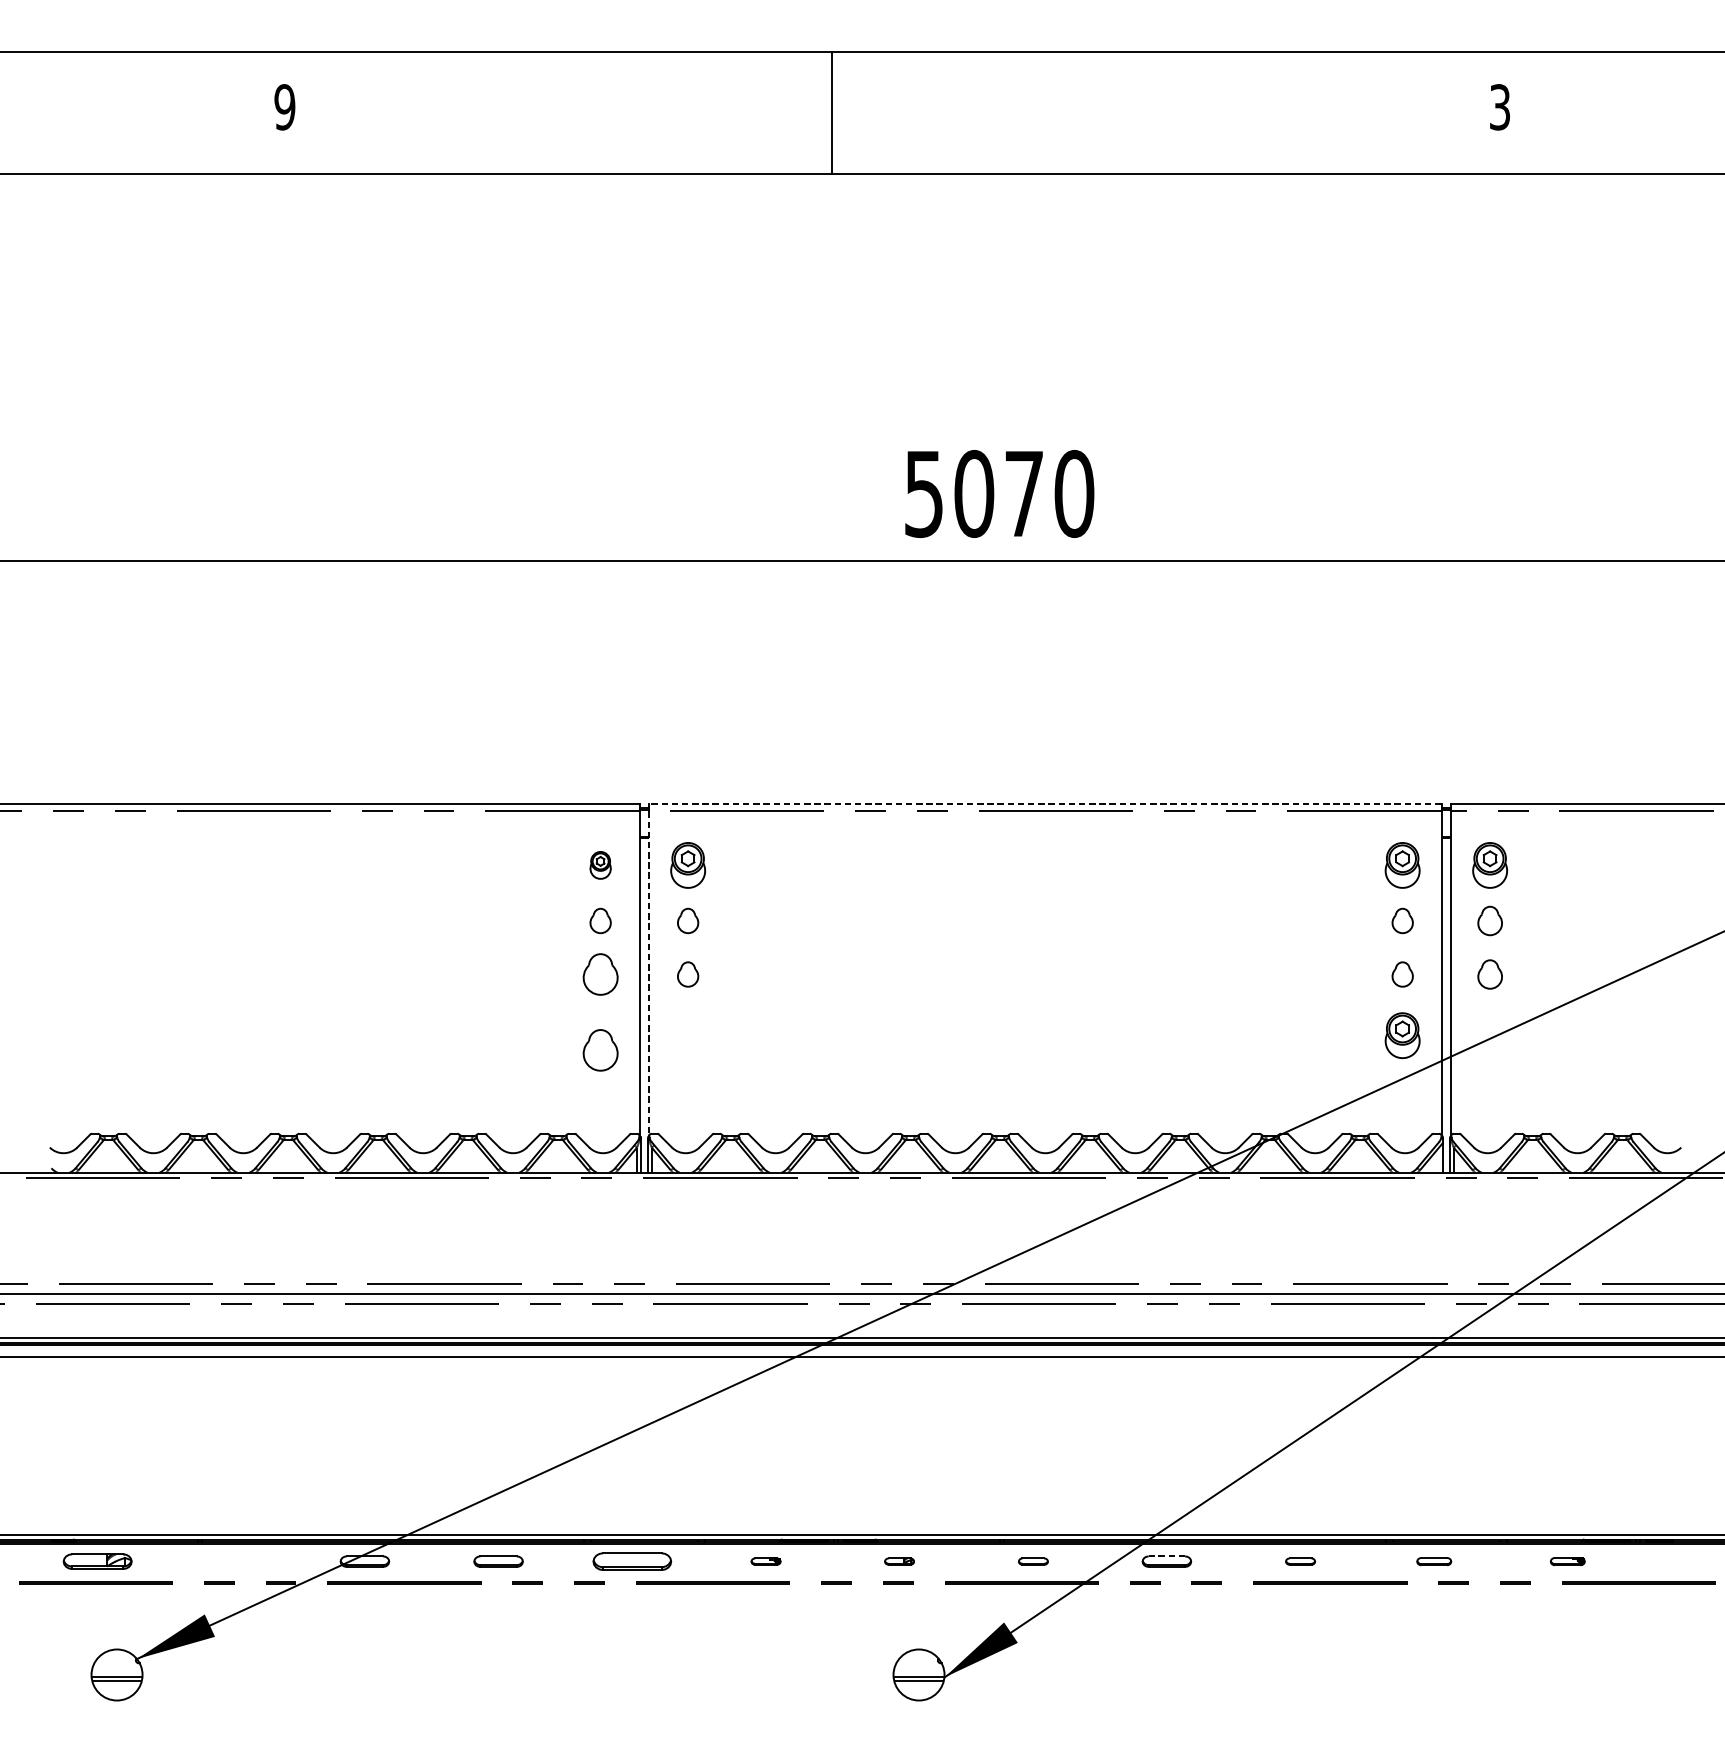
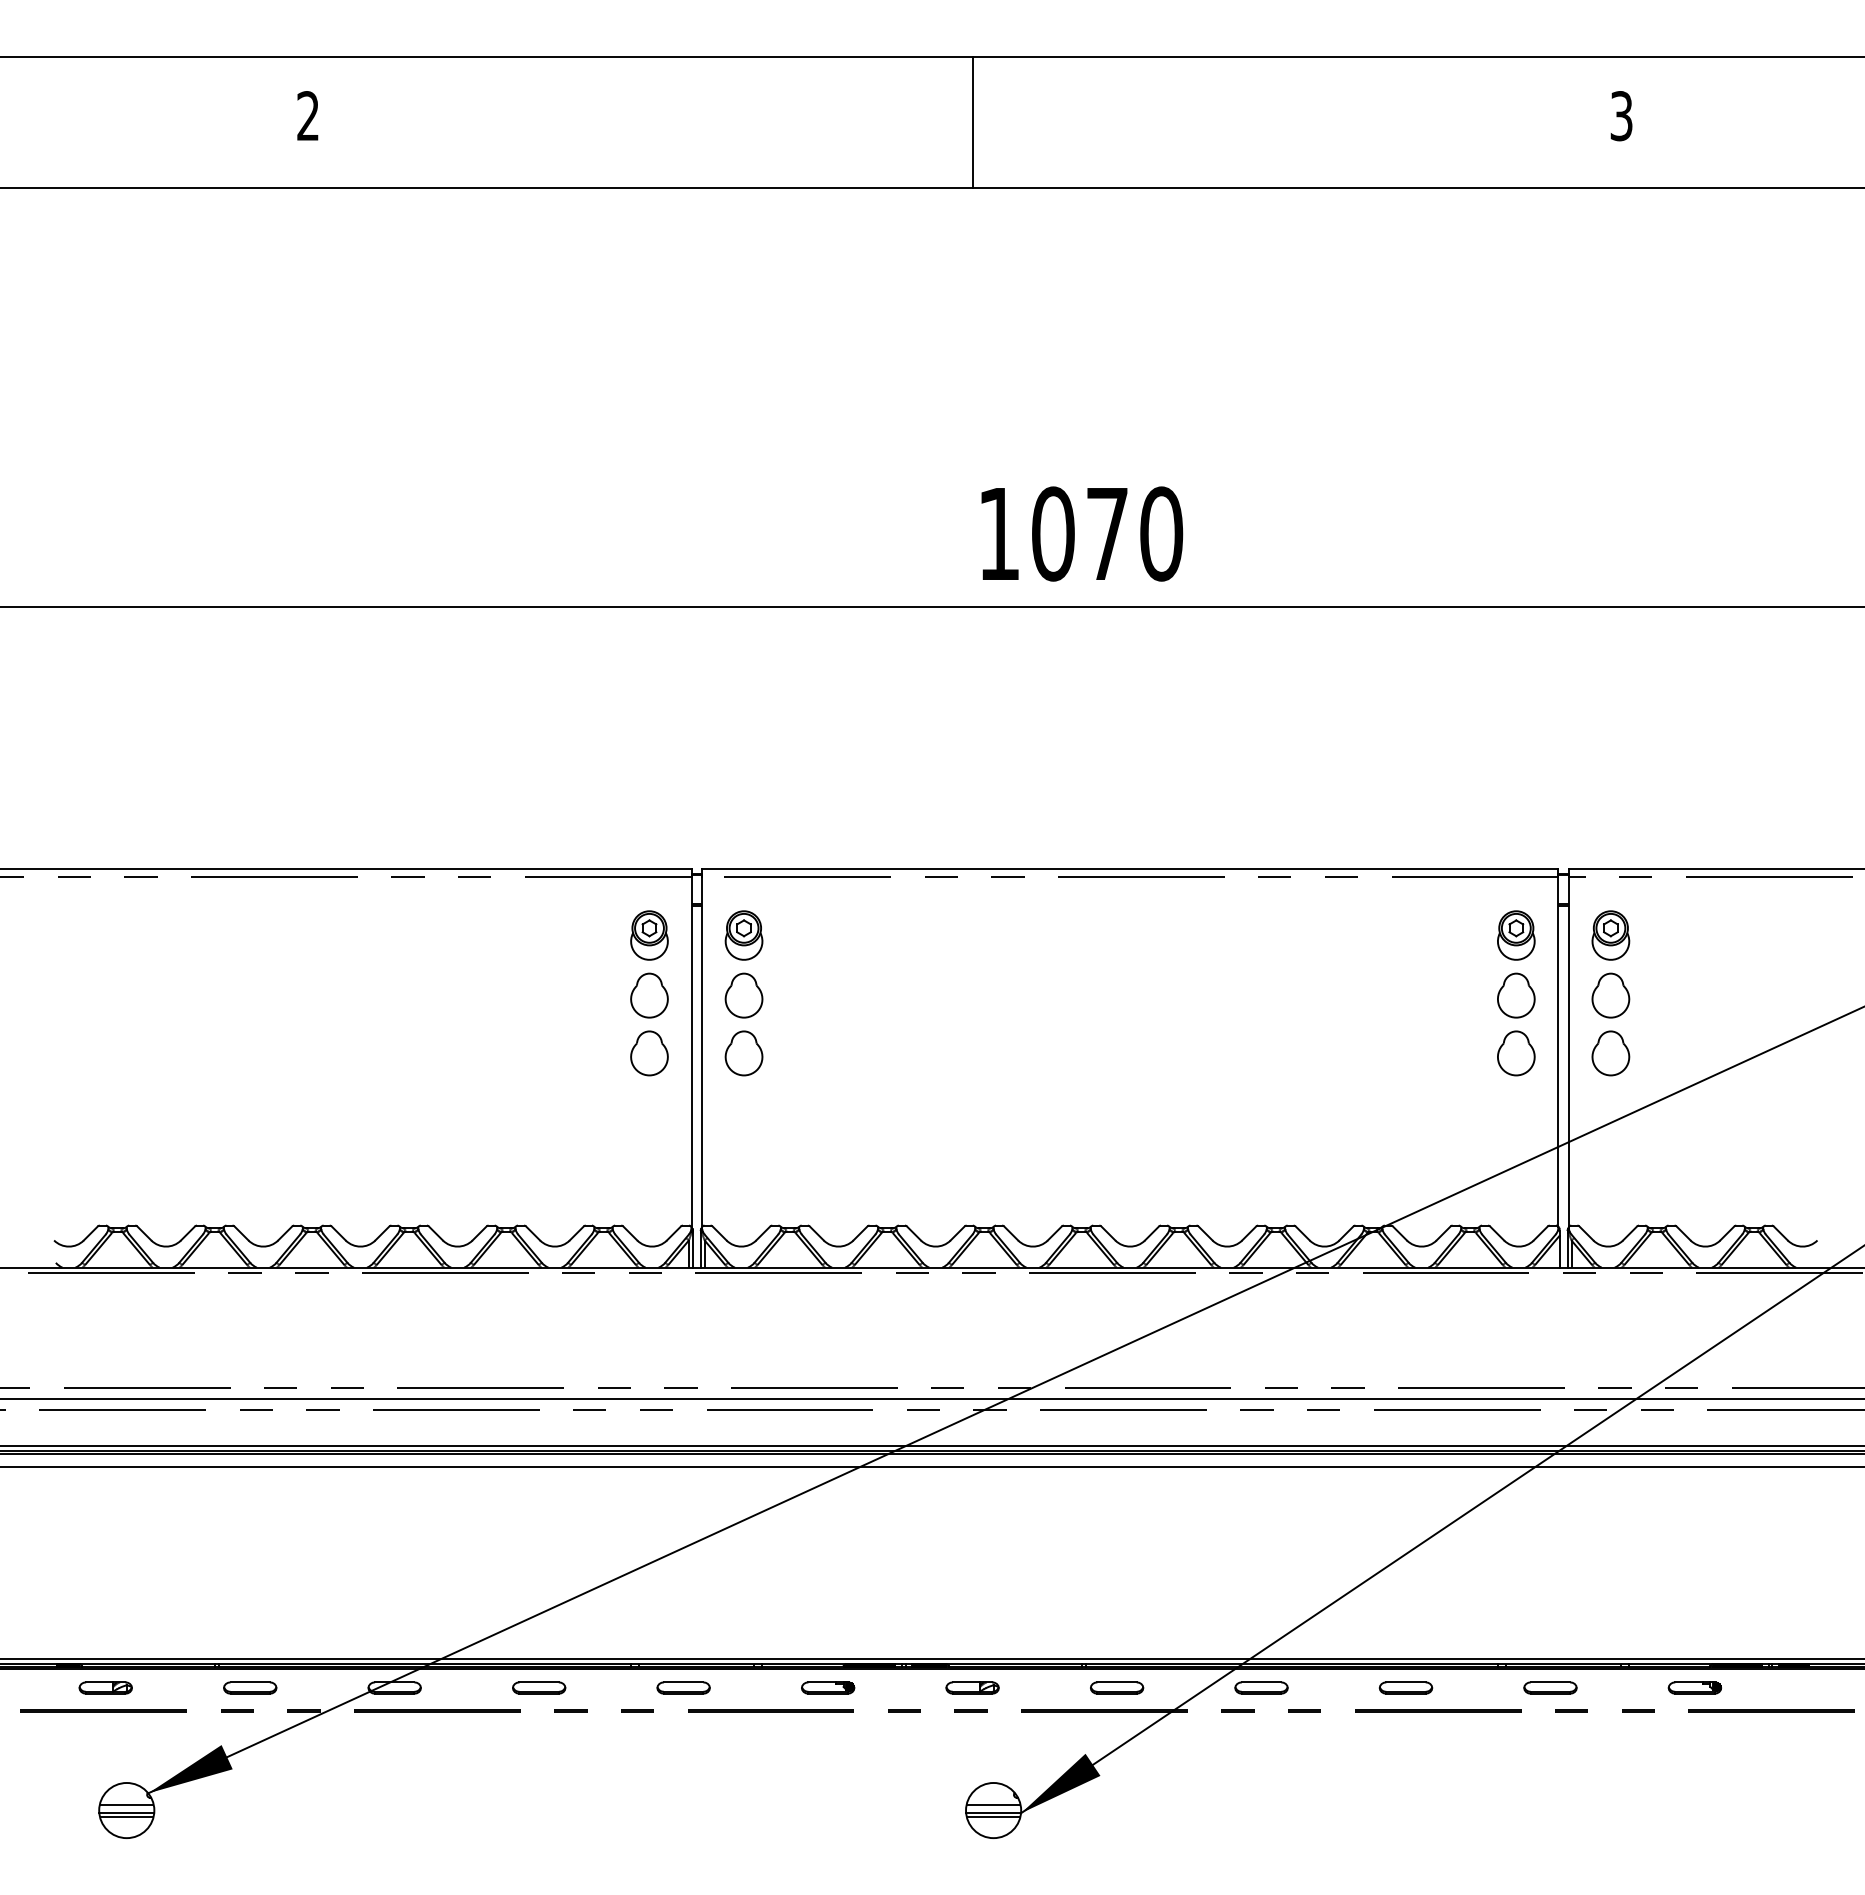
text: (284, 107) -> (307, 116), 9 -> 2
line: (831, 113) -> (972, 122), moved
text: (923, 494) -> (998, 534), 5070 -> 1070
line: (1044, 804) -> (1129, 869), dashed -> solid
part: (600, 865) -> (649, 935), size x1.67
part: (600, 920) -> (649, 995), size x1.67
part: (687, 920) -> (743, 995), size x1.67
part: (1402, 920) -> (1516, 995), size x1.67
part: (1489, 920) -> (1610, 995), size x1.43
line: (649, 973) -> (702, 1052), dashed -> solid
part: (687, 974) -> (743, 1053), size x1.67
part: (1402, 974) -> (1516, 1053), size x1.67
part: (1489, 974) -> (1610, 1053), size x1.43
part: (1402, 1035) -> (1516, 1119), removed
part: (600, 1050) -> (649, 1135), removed
line: (1166, 1556) -> (1261, 1682), dashed -> solid
part: (97, 1561) -> (105, 1687), size x0.71
part: (231, 1561) -> (250, 1687), added
part: (632, 1561) -> (683, 1687), size x0.62
part: (766, 1561) -> (828, 1687), size x1.67
part: (899, 1561) -> (972, 1687), size x1.67
part: (1033, 1561) -> (1117, 1687), size x1.67
part: (1300, 1561) -> (1405, 1687), size x1.67
part: (1434, 1561) -> (1550, 1687), size x1.43
part: (1567, 1561) -> (1694, 1687), size x1.43
line: (116, 1670) -> (126, 1805), added
line: (918, 1670) -> (993, 1805), added

